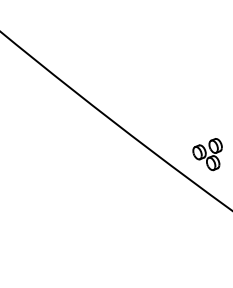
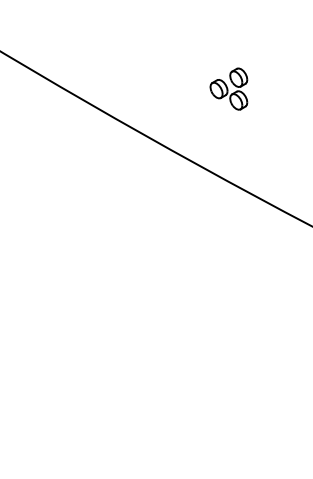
part: (206, 152) -> (228, 88), moved

